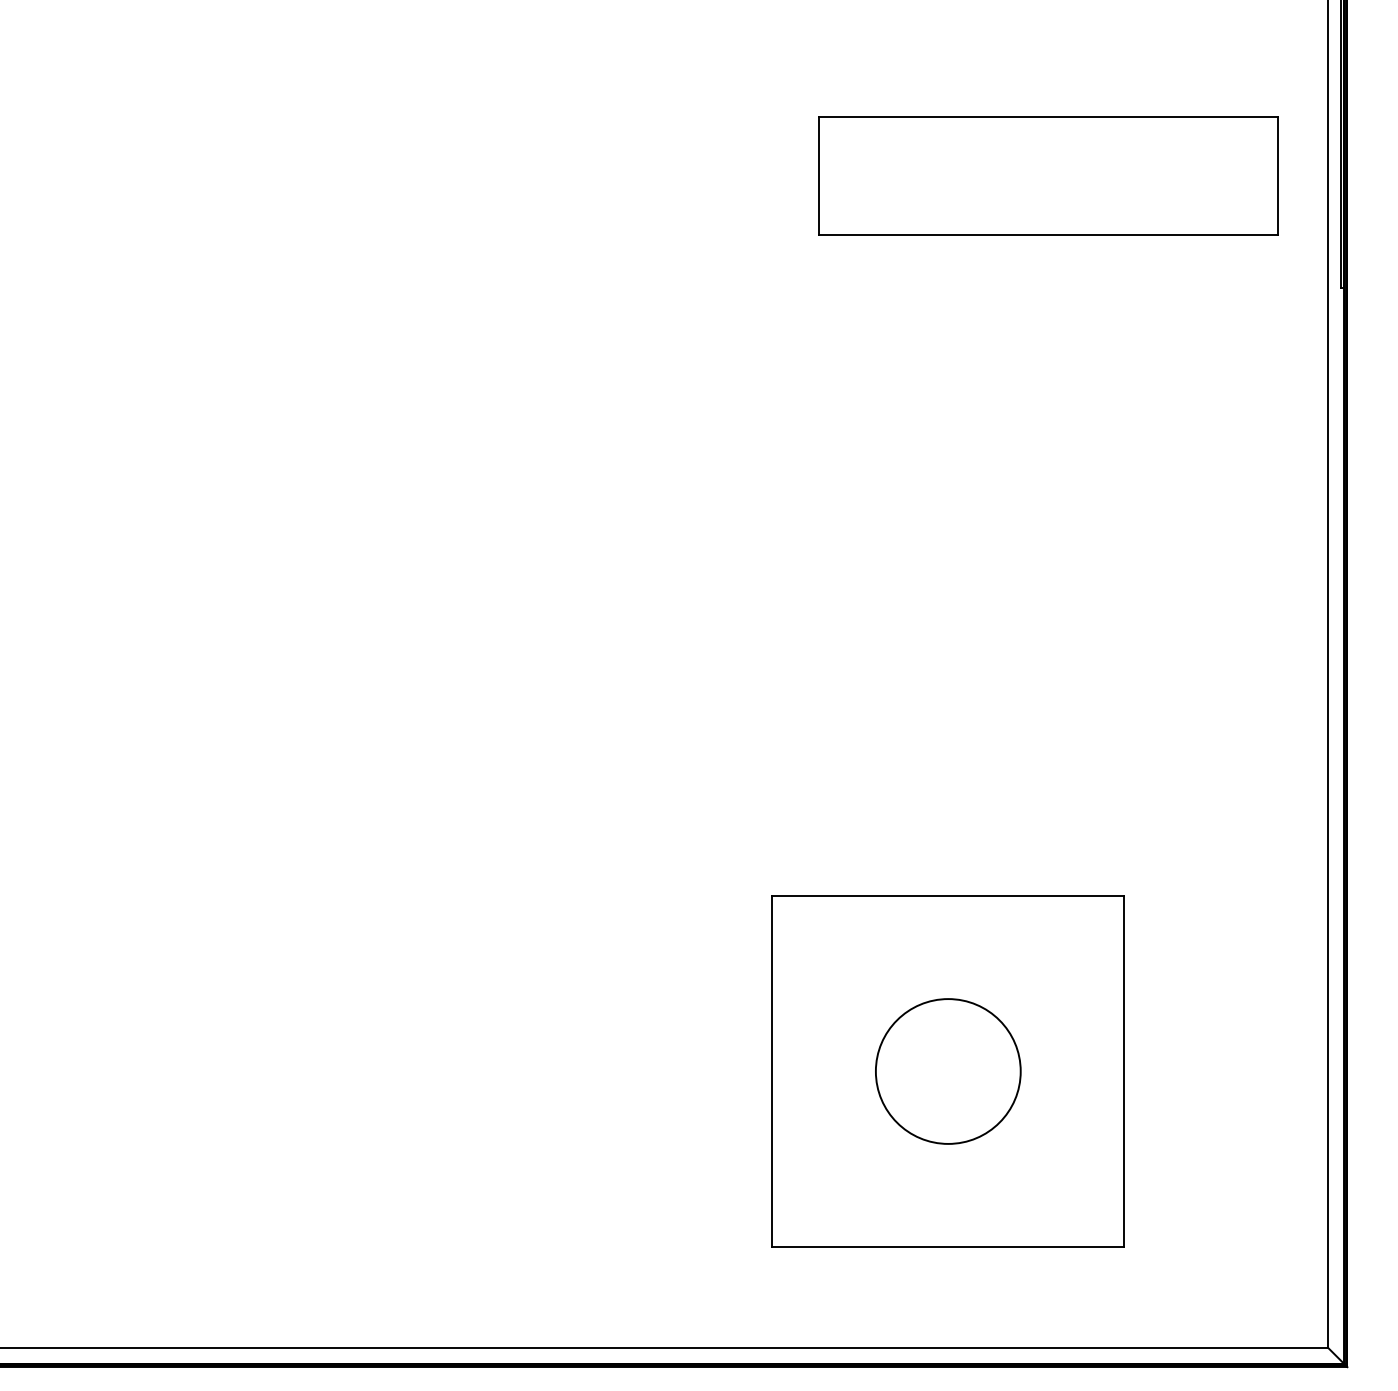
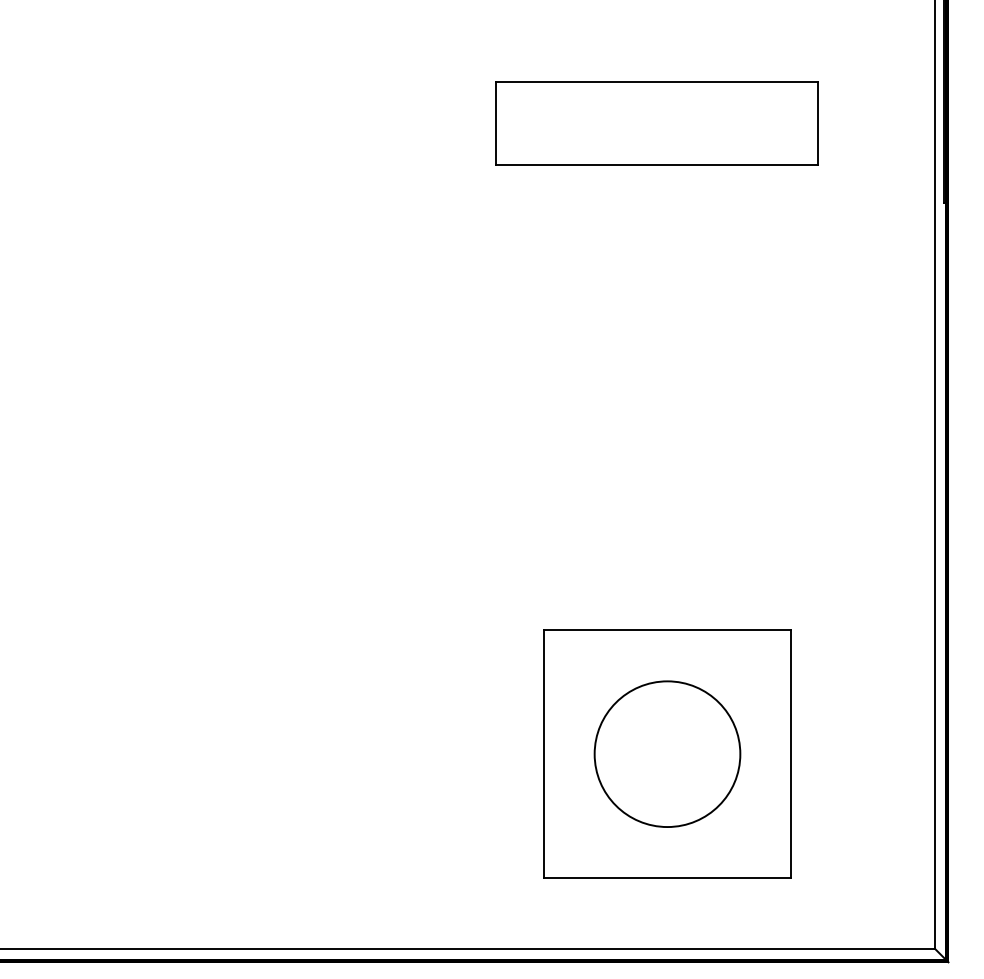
part: (1047, 175) -> (656, 123), moved
circle: (948, 1071) -> (667, 754), size x1.43

